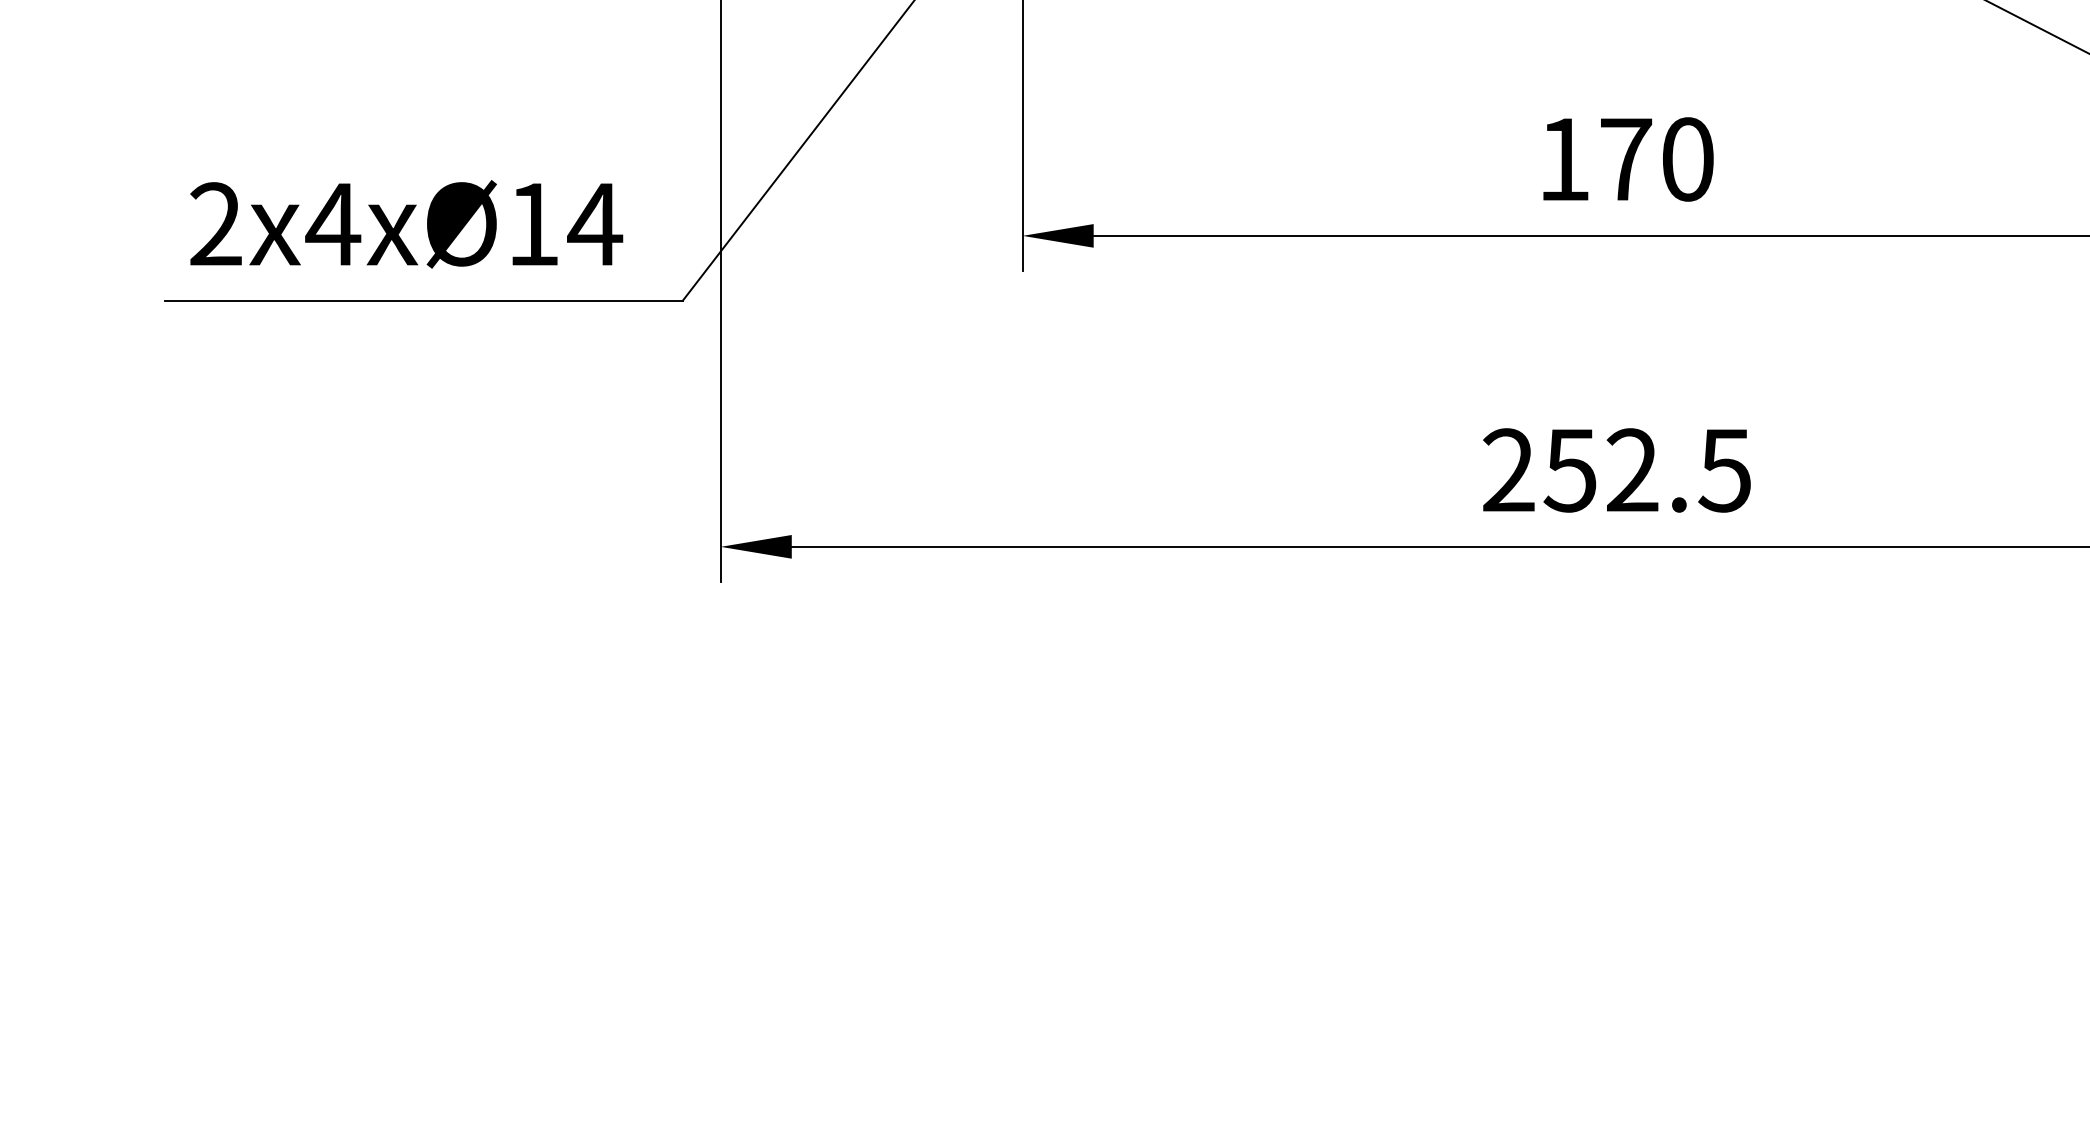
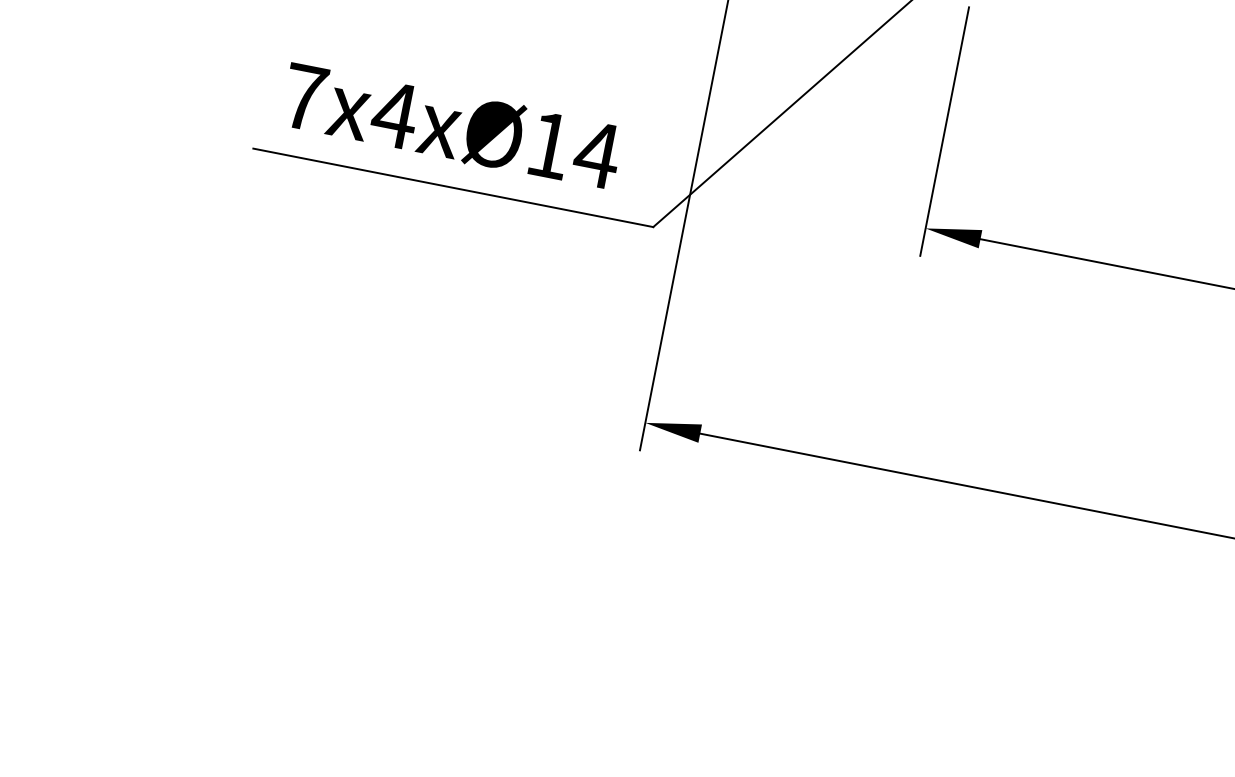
text: (216, 223) -> (304, 96), 2x4xØ14 -> 7x4xØ14

